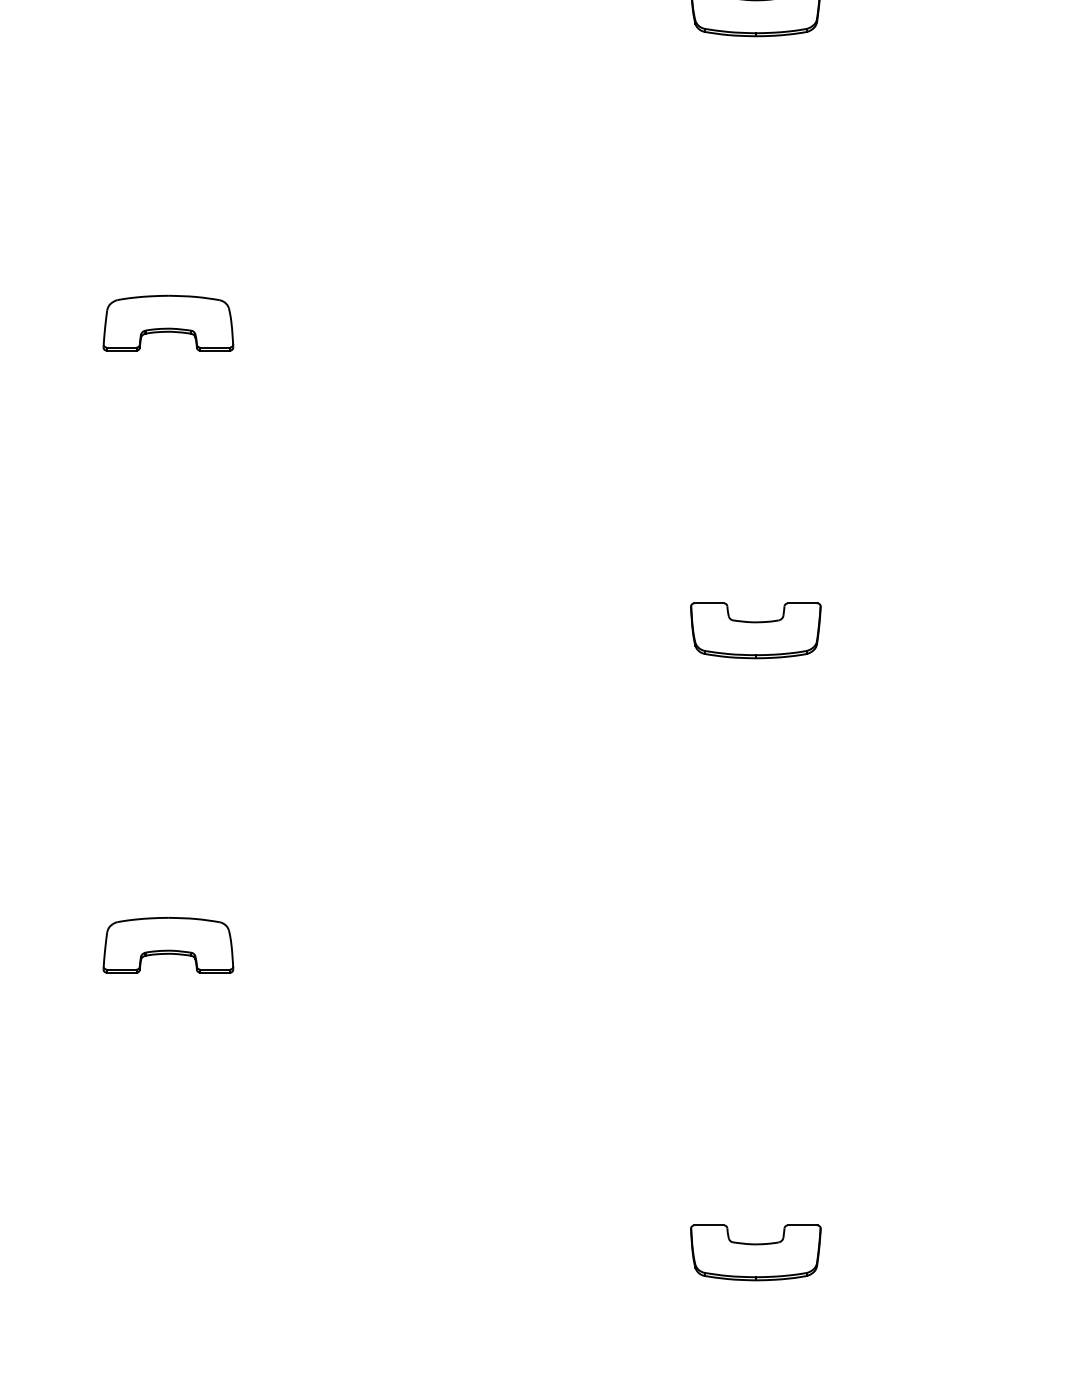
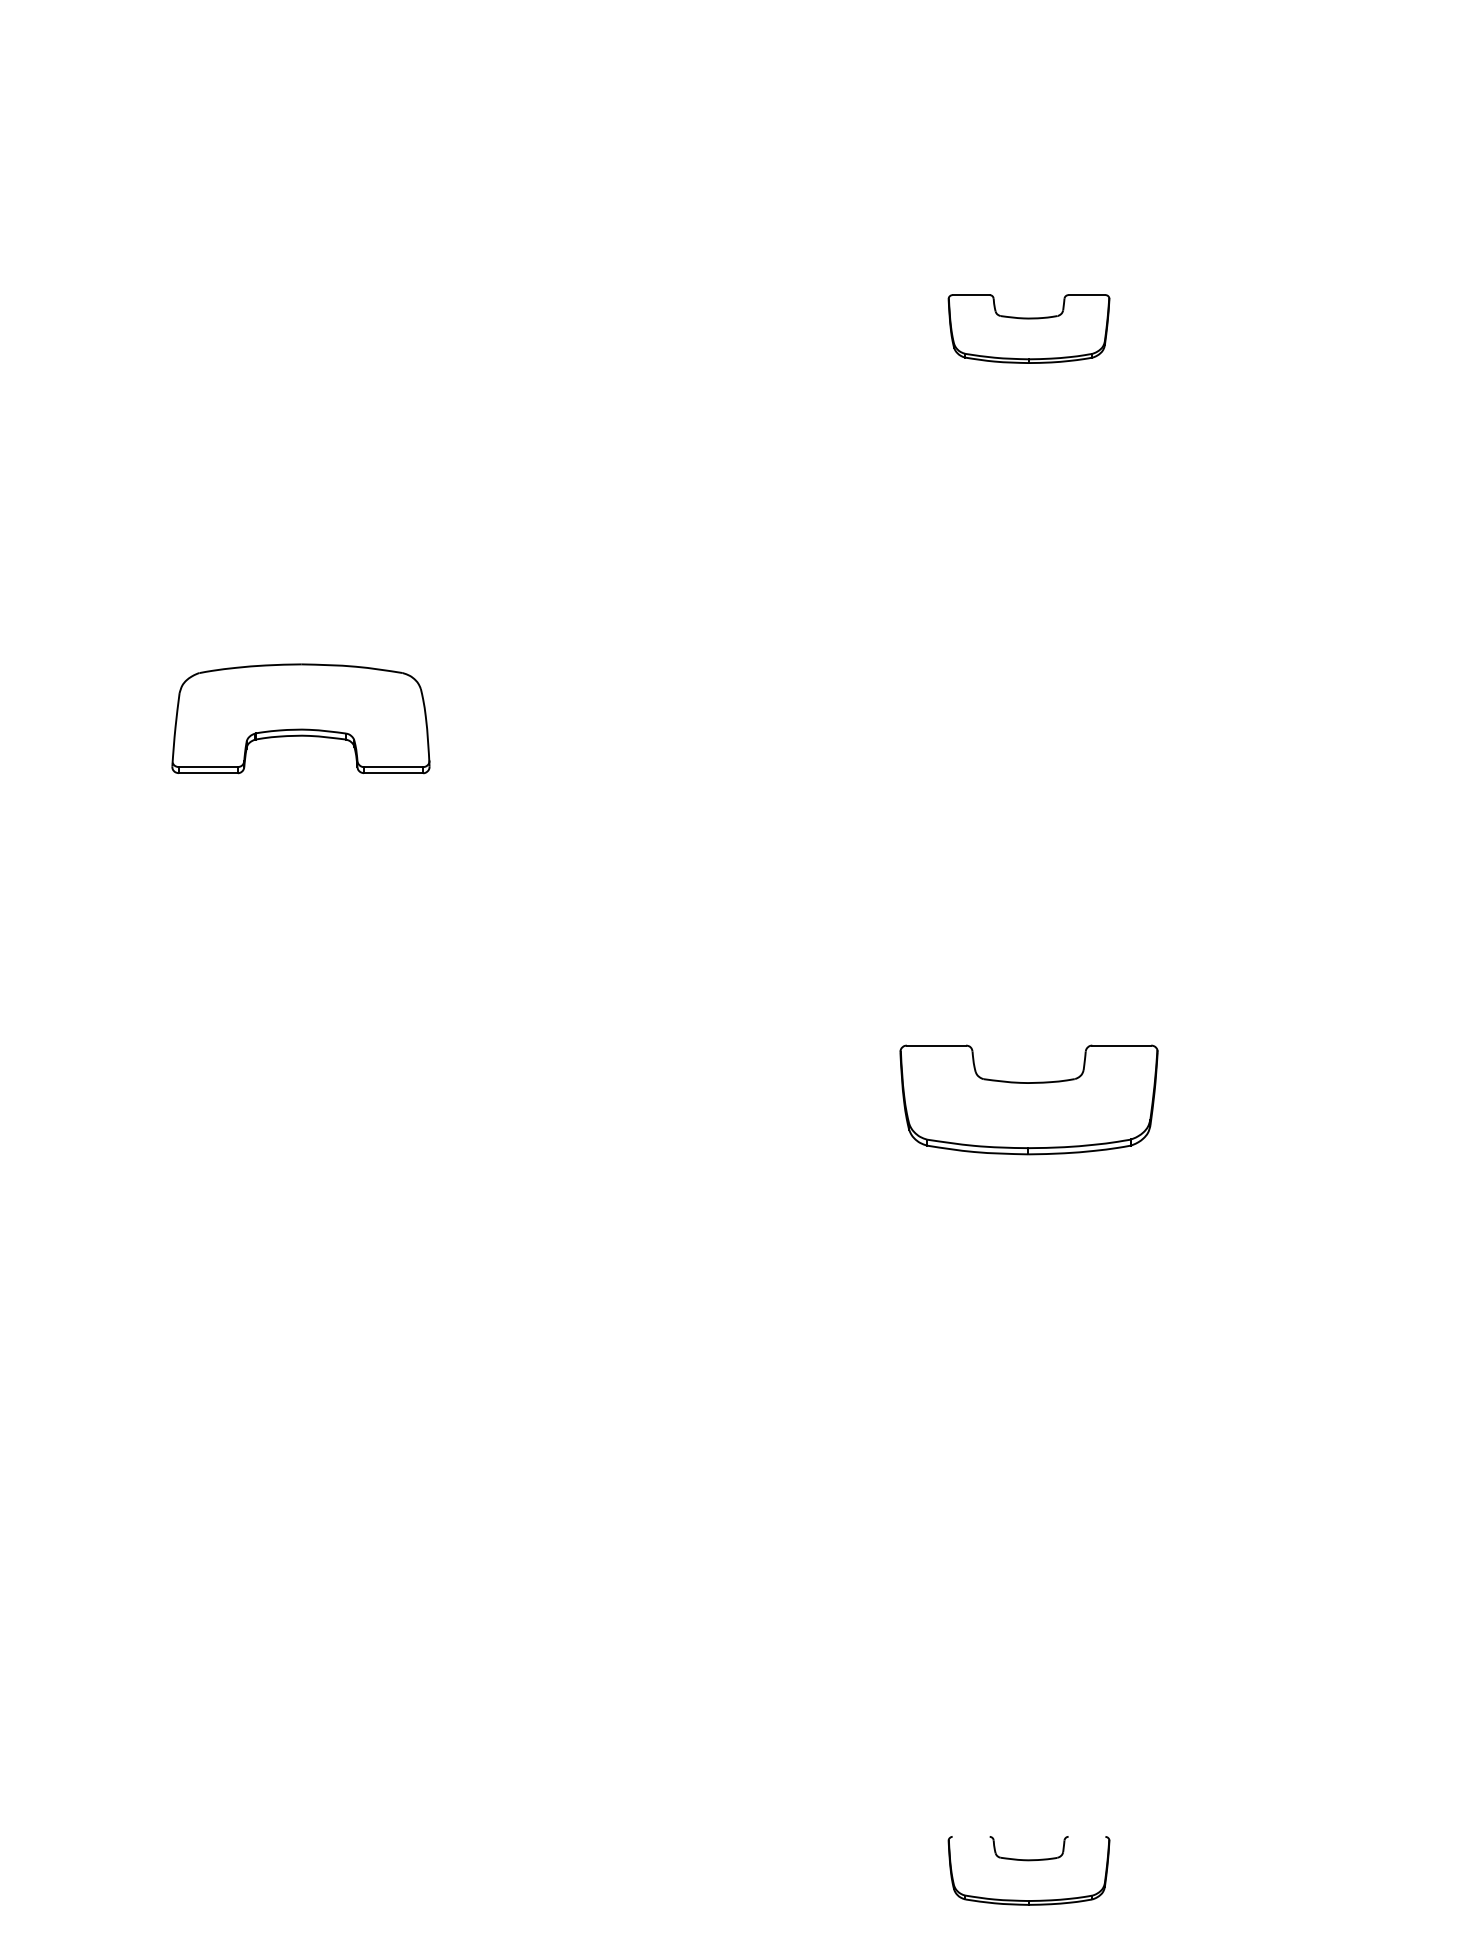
part: (168, 323) -> (300, 718), size x1.6
part: (755, 630) -> (1028, 1099), size x1.6
part: (168, 945) -> (300, 1489), removed
line: (708, 1225) -> (970, 1836), removed
line: (802, 1225) -> (1086, 1836), removed

